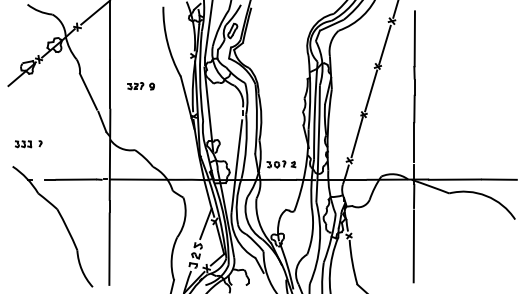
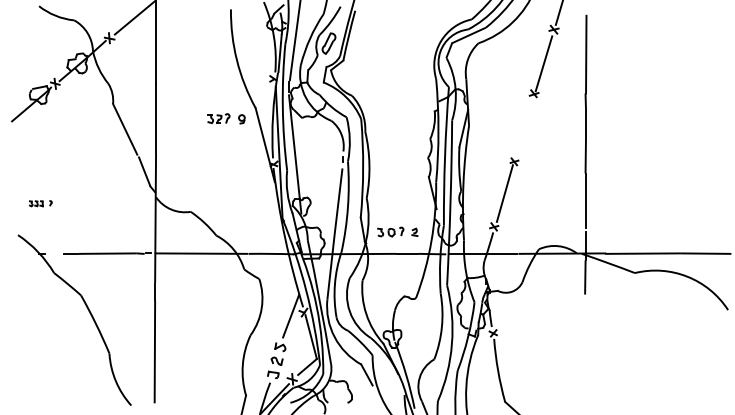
part: (140, 86) -> (225, 119), moved
line: (371, 90) -> (525, 127), removed
part: (28, 144) -> (40, 203), size x0.6
line: (413, 246) -> (584, 348), removed

